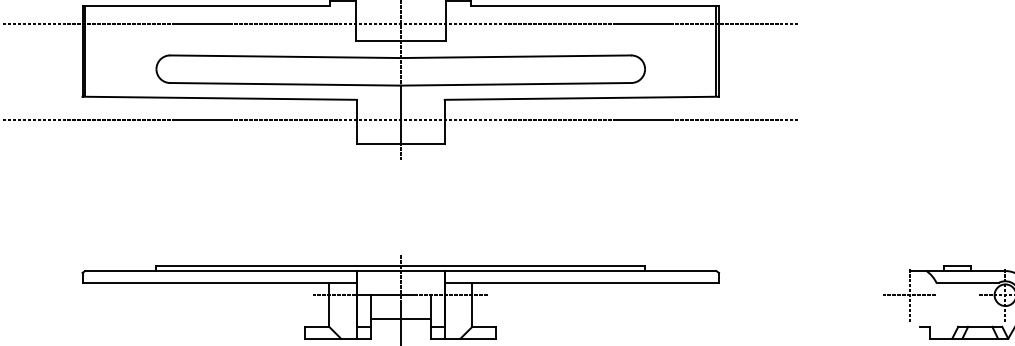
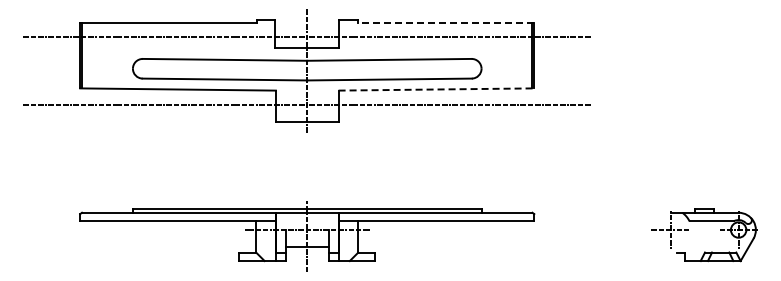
line: (594, 5) -> (445, 23), solid -> dashed
line: (581, 98) -> (436, 89), solid -> dashed

